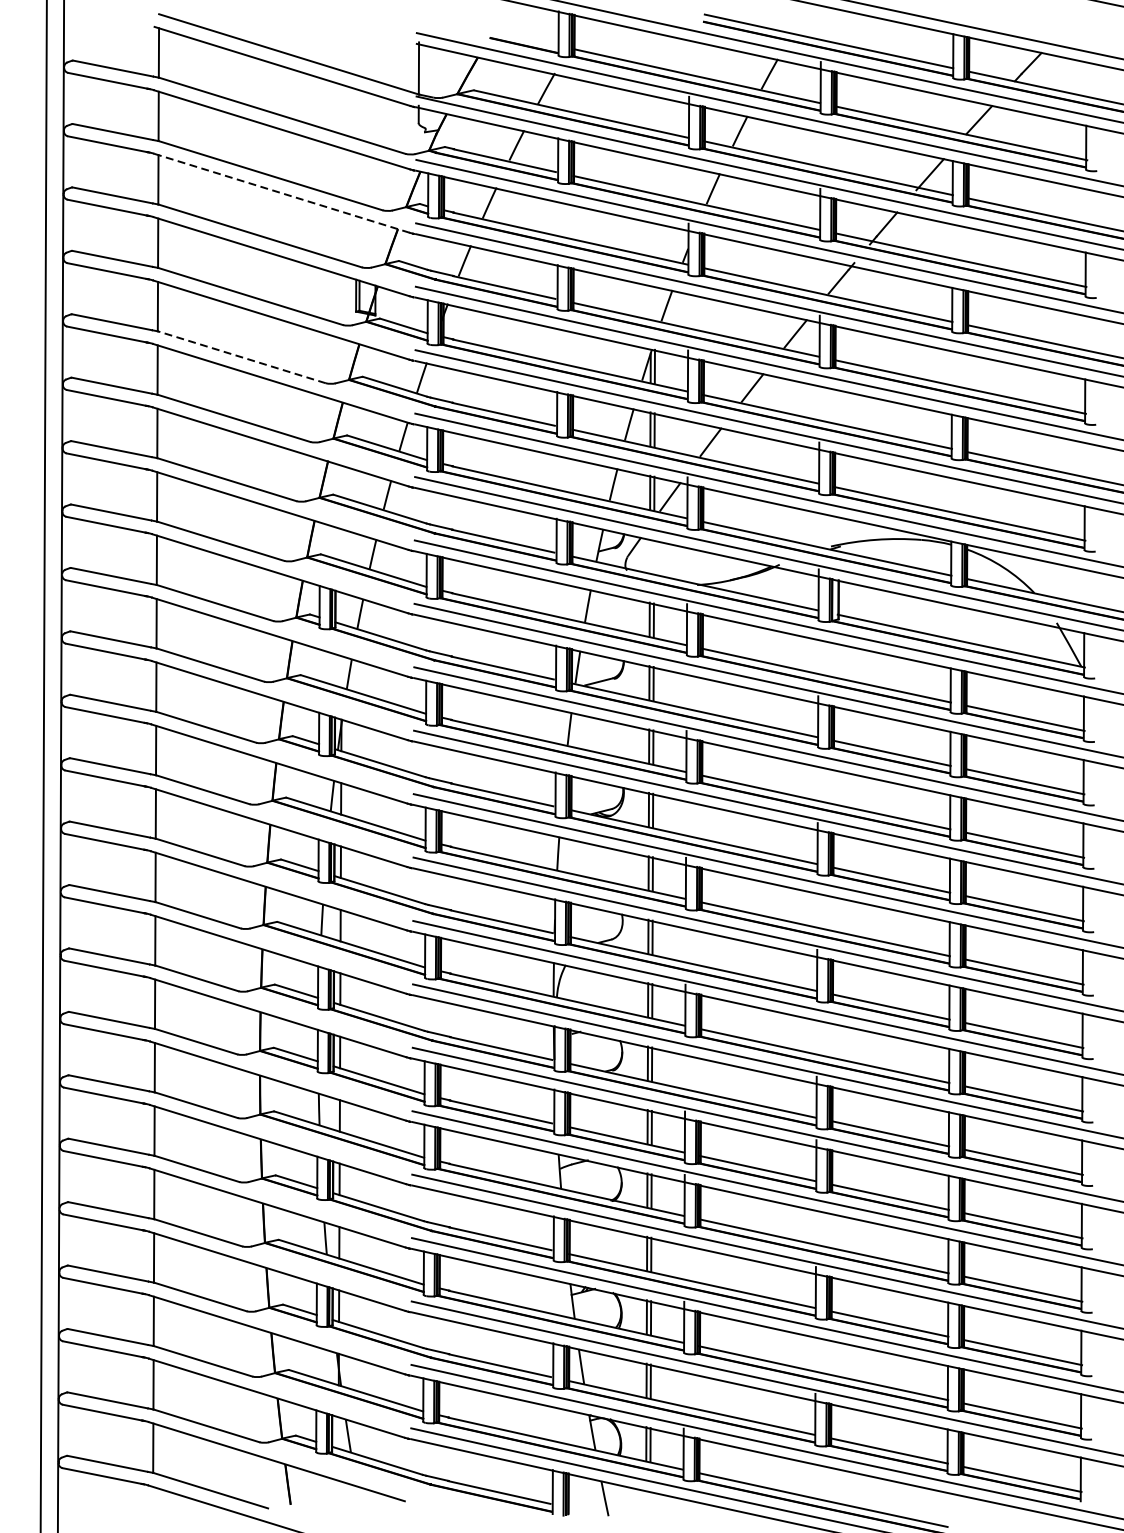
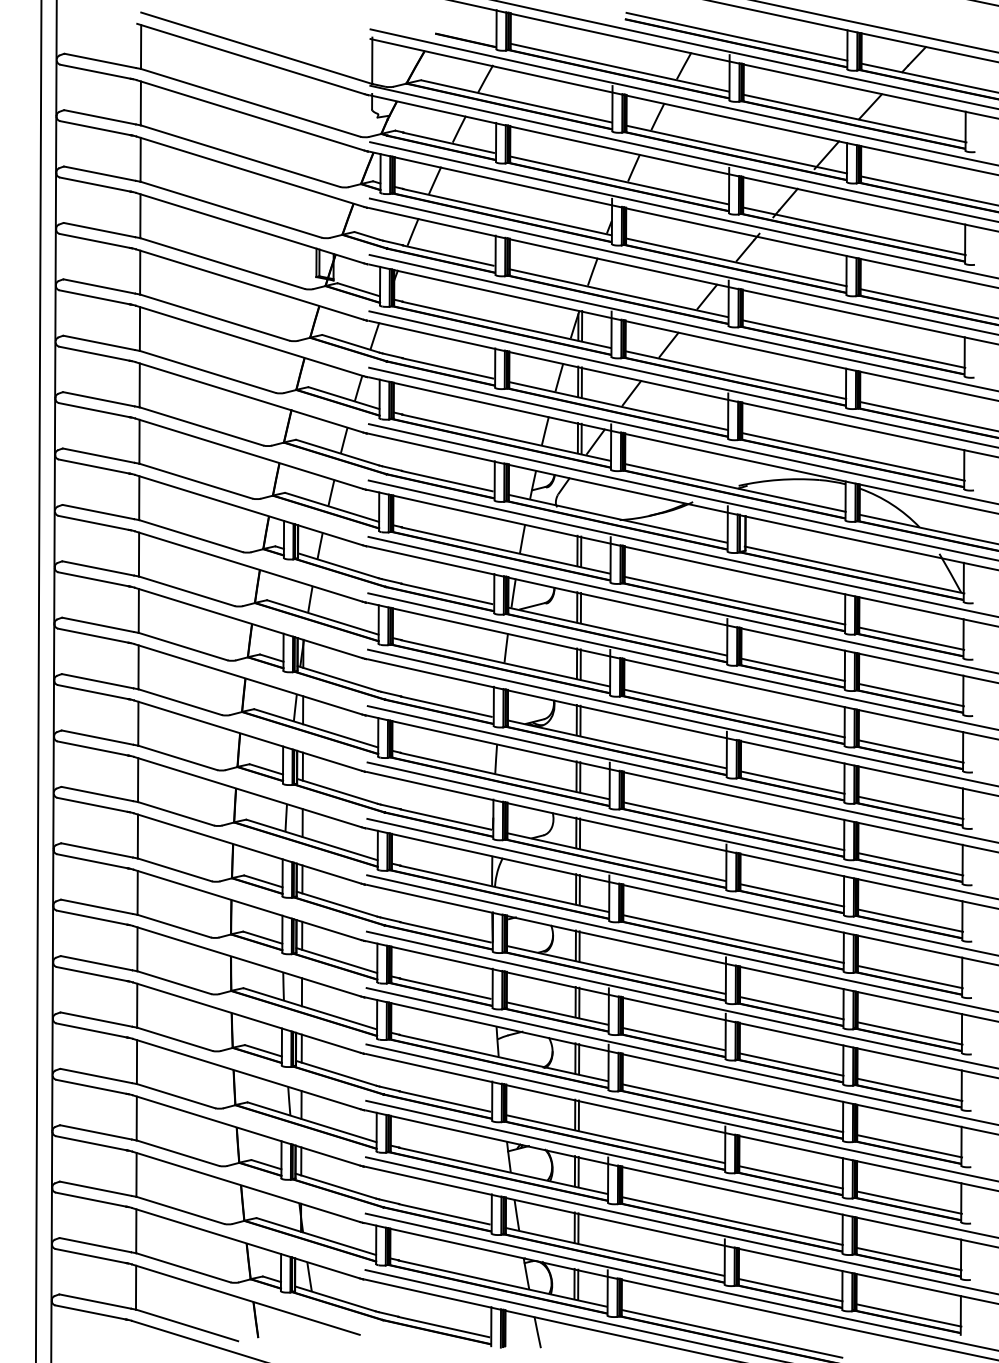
line: (283, 192) -> (251, 171), dashed -> solid
line: (241, 357) -> (214, 317), dashed -> solid

